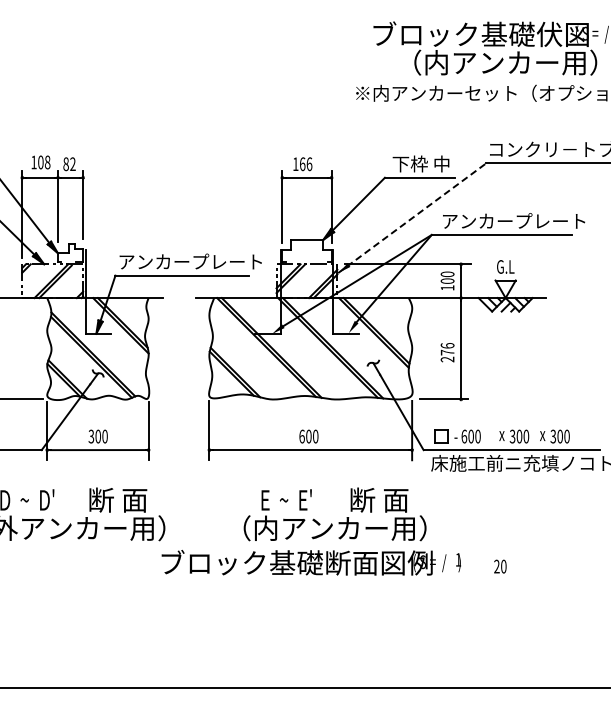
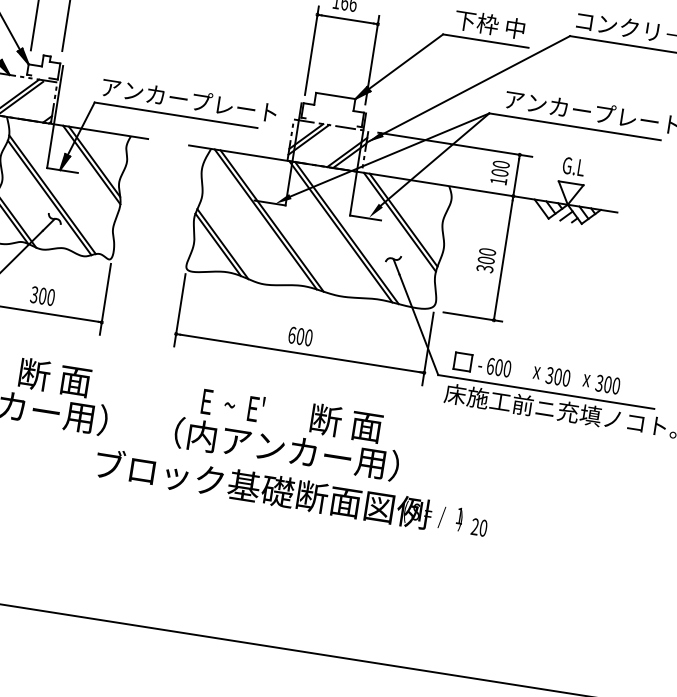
line: (412, 217) -> (469, 88), dashed -> solid
text: (447, 352) -> (486, 260), 276 -> 300
text: (334, 514) -> (288, 432), moved
text: (500, 566) -> (479, 527), moved

